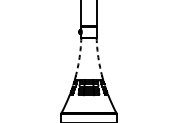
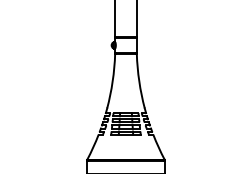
arc: (79, 57) -> (112, 81), dashed -> solid
arc: (98, 57) -> (139, 81), dashed -> solid

